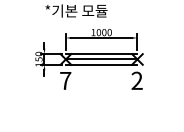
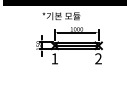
text: (65, 80) -> (54, 58), 7 -> 1

